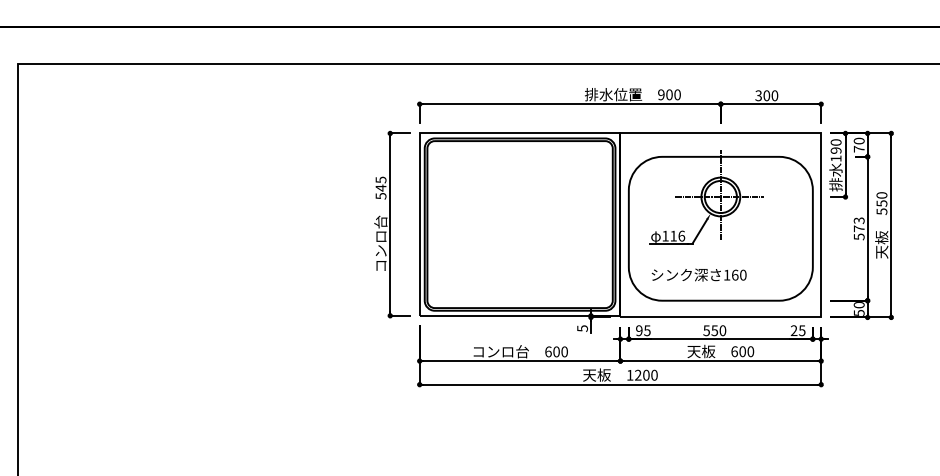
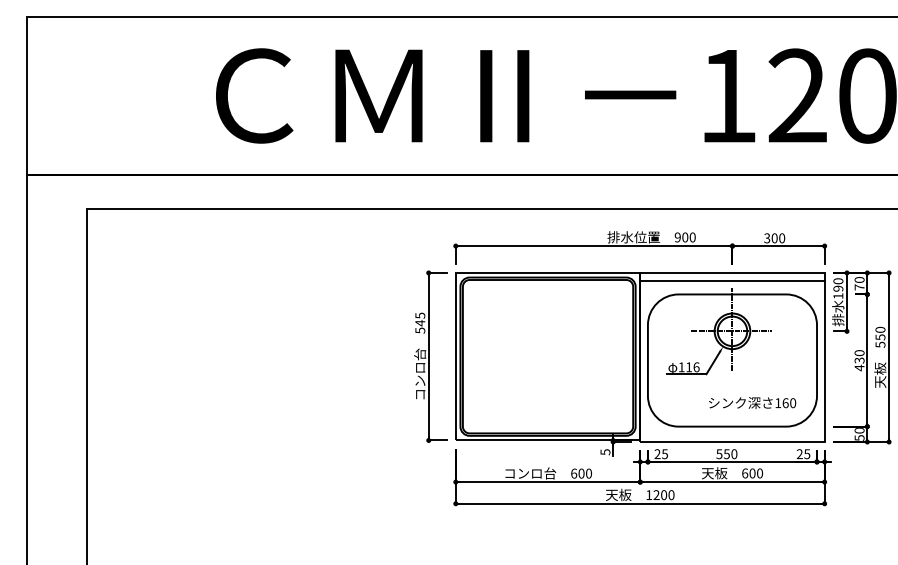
line: (720, 141) -> (732, 280), added
text: (859, 228) -> (859, 360), 573 -> 430
text: (699, 274) -> (752, 402), moved
text: (639, 331) -> (657, 454), 95 -> 25

